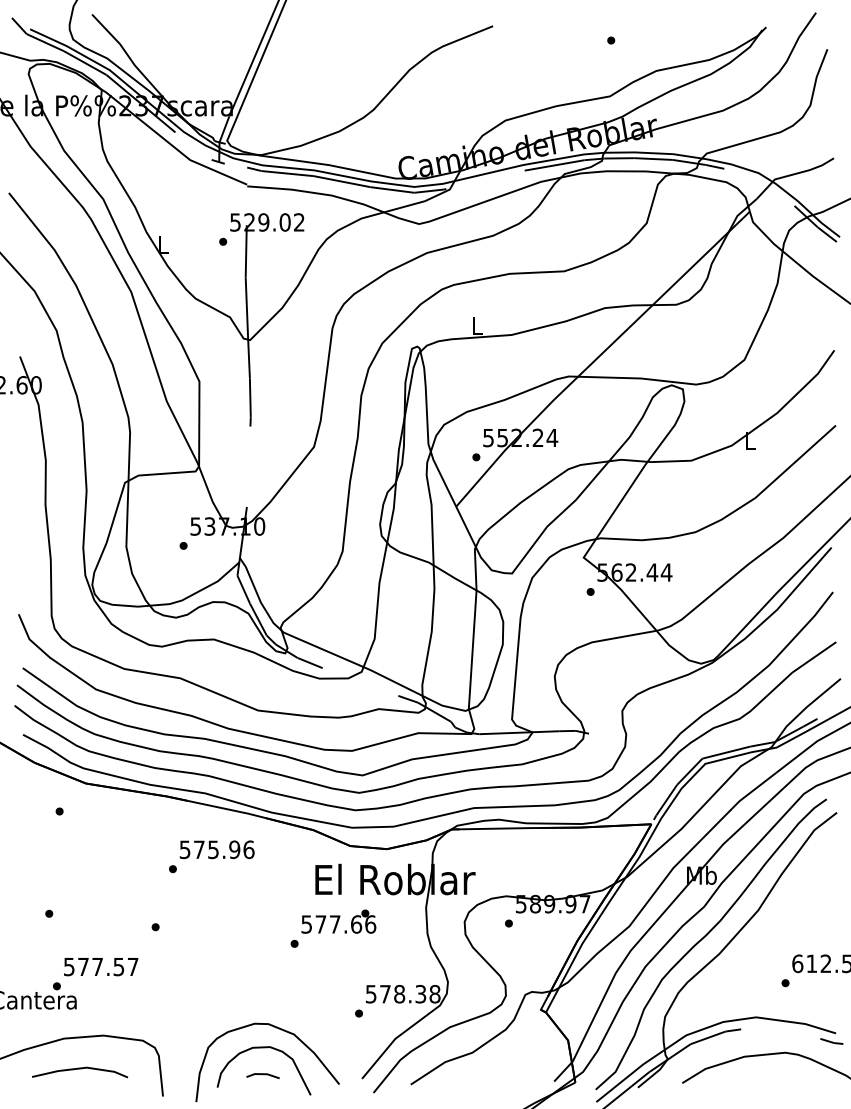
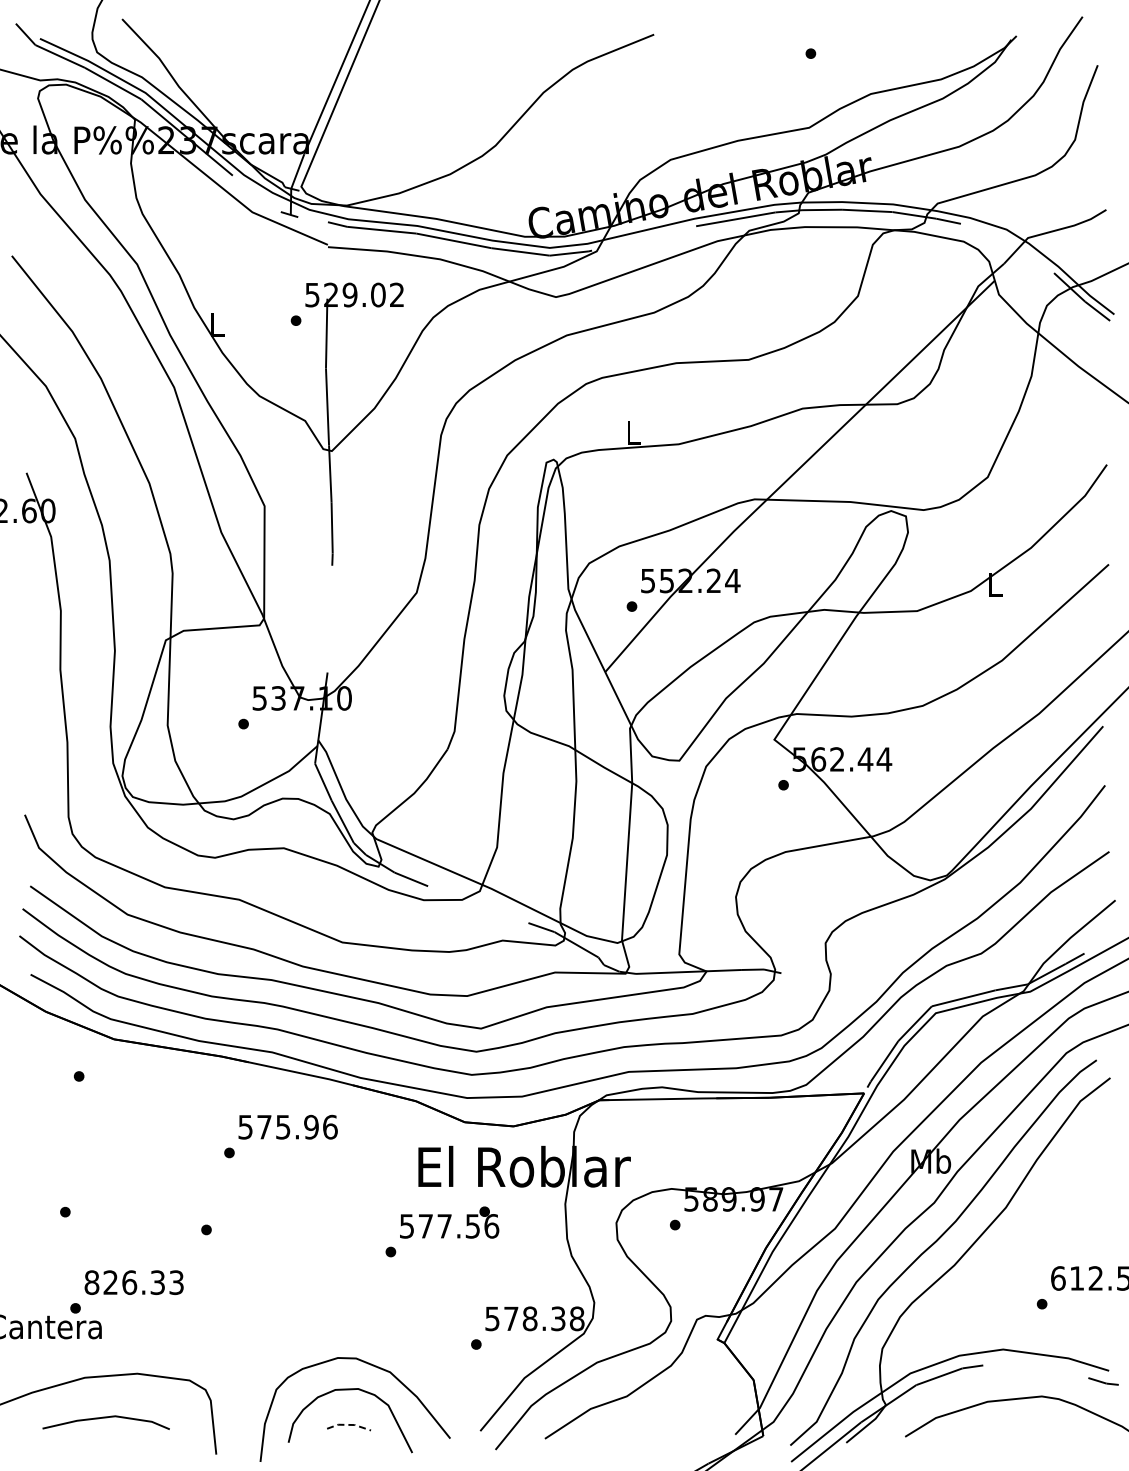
text: (356, 924) -> (472, 1226), 577.66 -> 577.56
text: (100, 966) -> (133, 1282), 577.57 -> 826.33
line: (263, 1073) -> (349, 1424), solid -> dashed

